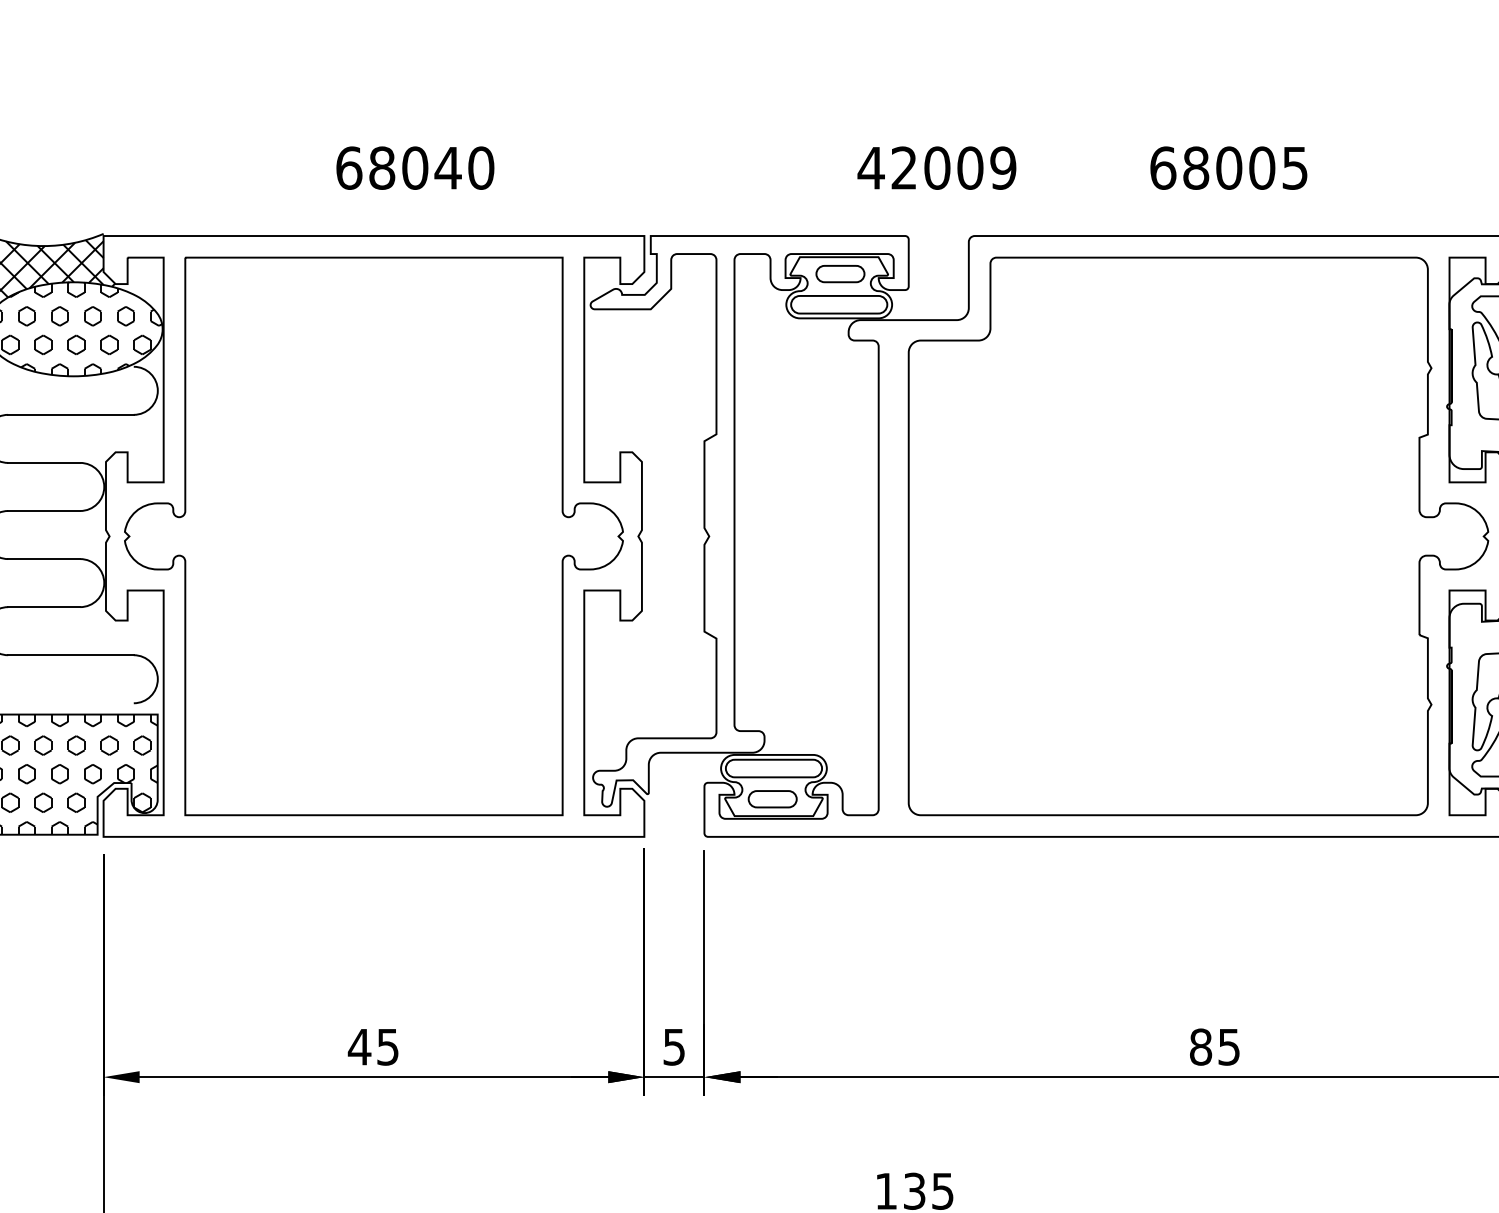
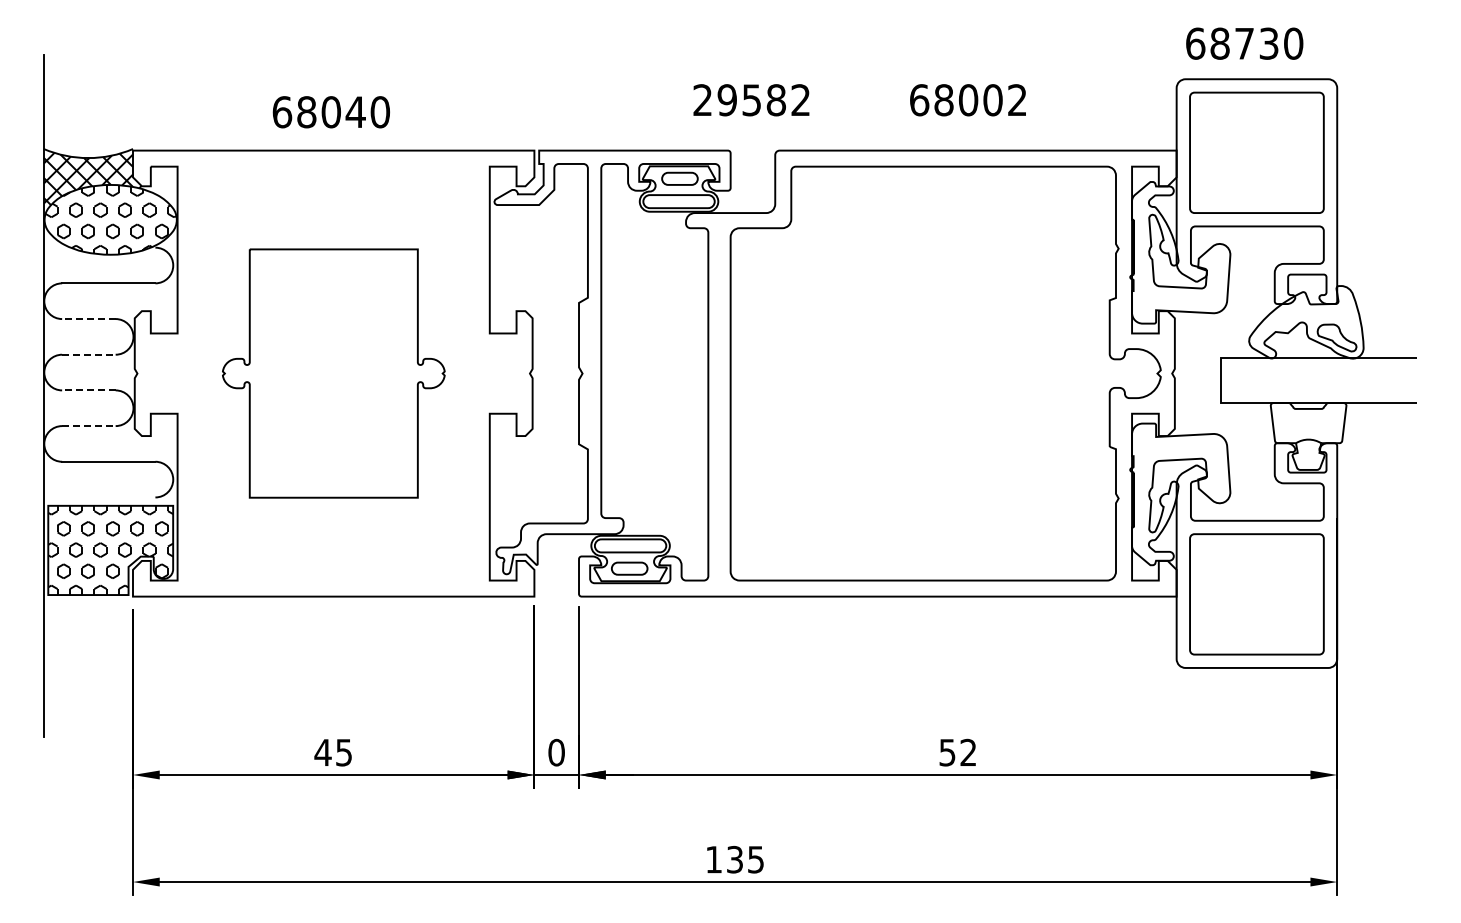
text: (414, 168) -> (330, 112), moved
text: (936, 168) -> (751, 100), 42009 -> 29582
text: (1295, 168) -> (1017, 100), 68005 -> 68002
line: (43, 463) -> (88, 319), solid -> dashed
line: (43, 510) -> (88, 354), solid -> dashed
part: (373, 536) -> (333, 373), size x0.6
line: (43, 559) -> (88, 390), solid -> dashed
line: (43, 607) -> (88, 426), solid -> dashed
text: (674, 1046) -> (556, 752), 5 -> 0
text: (1214, 1046) -> (957, 752), 85 -> 52

